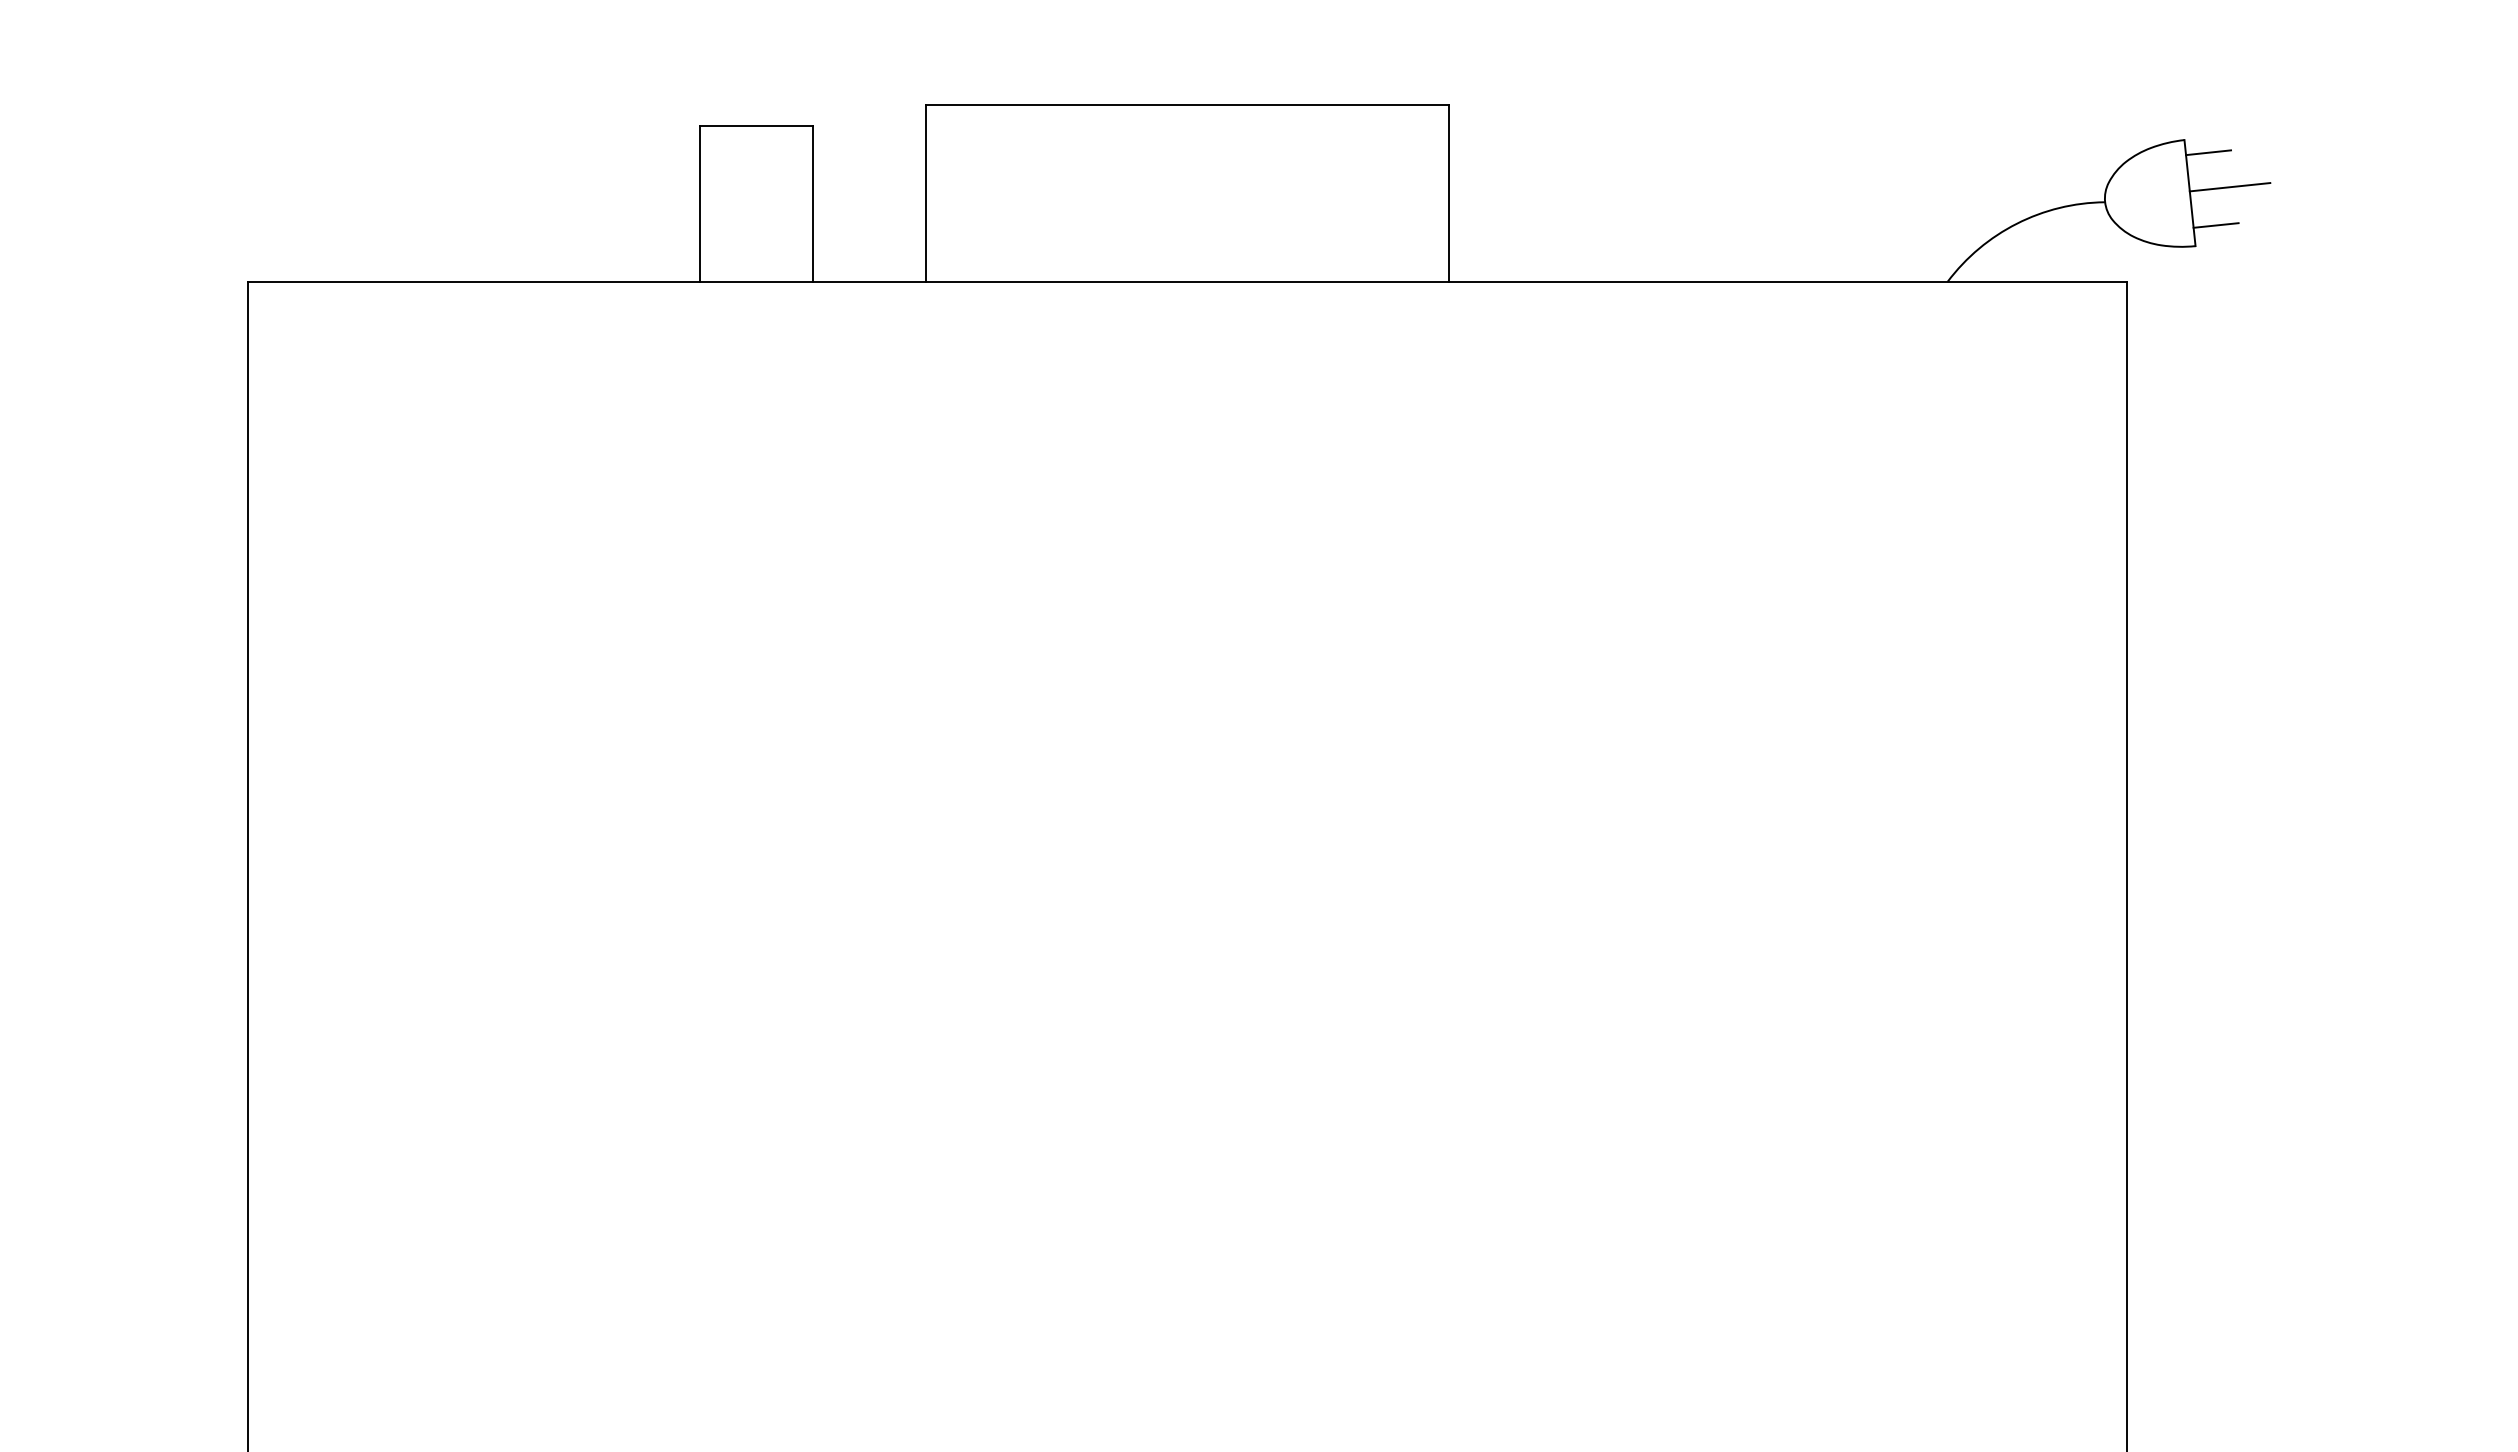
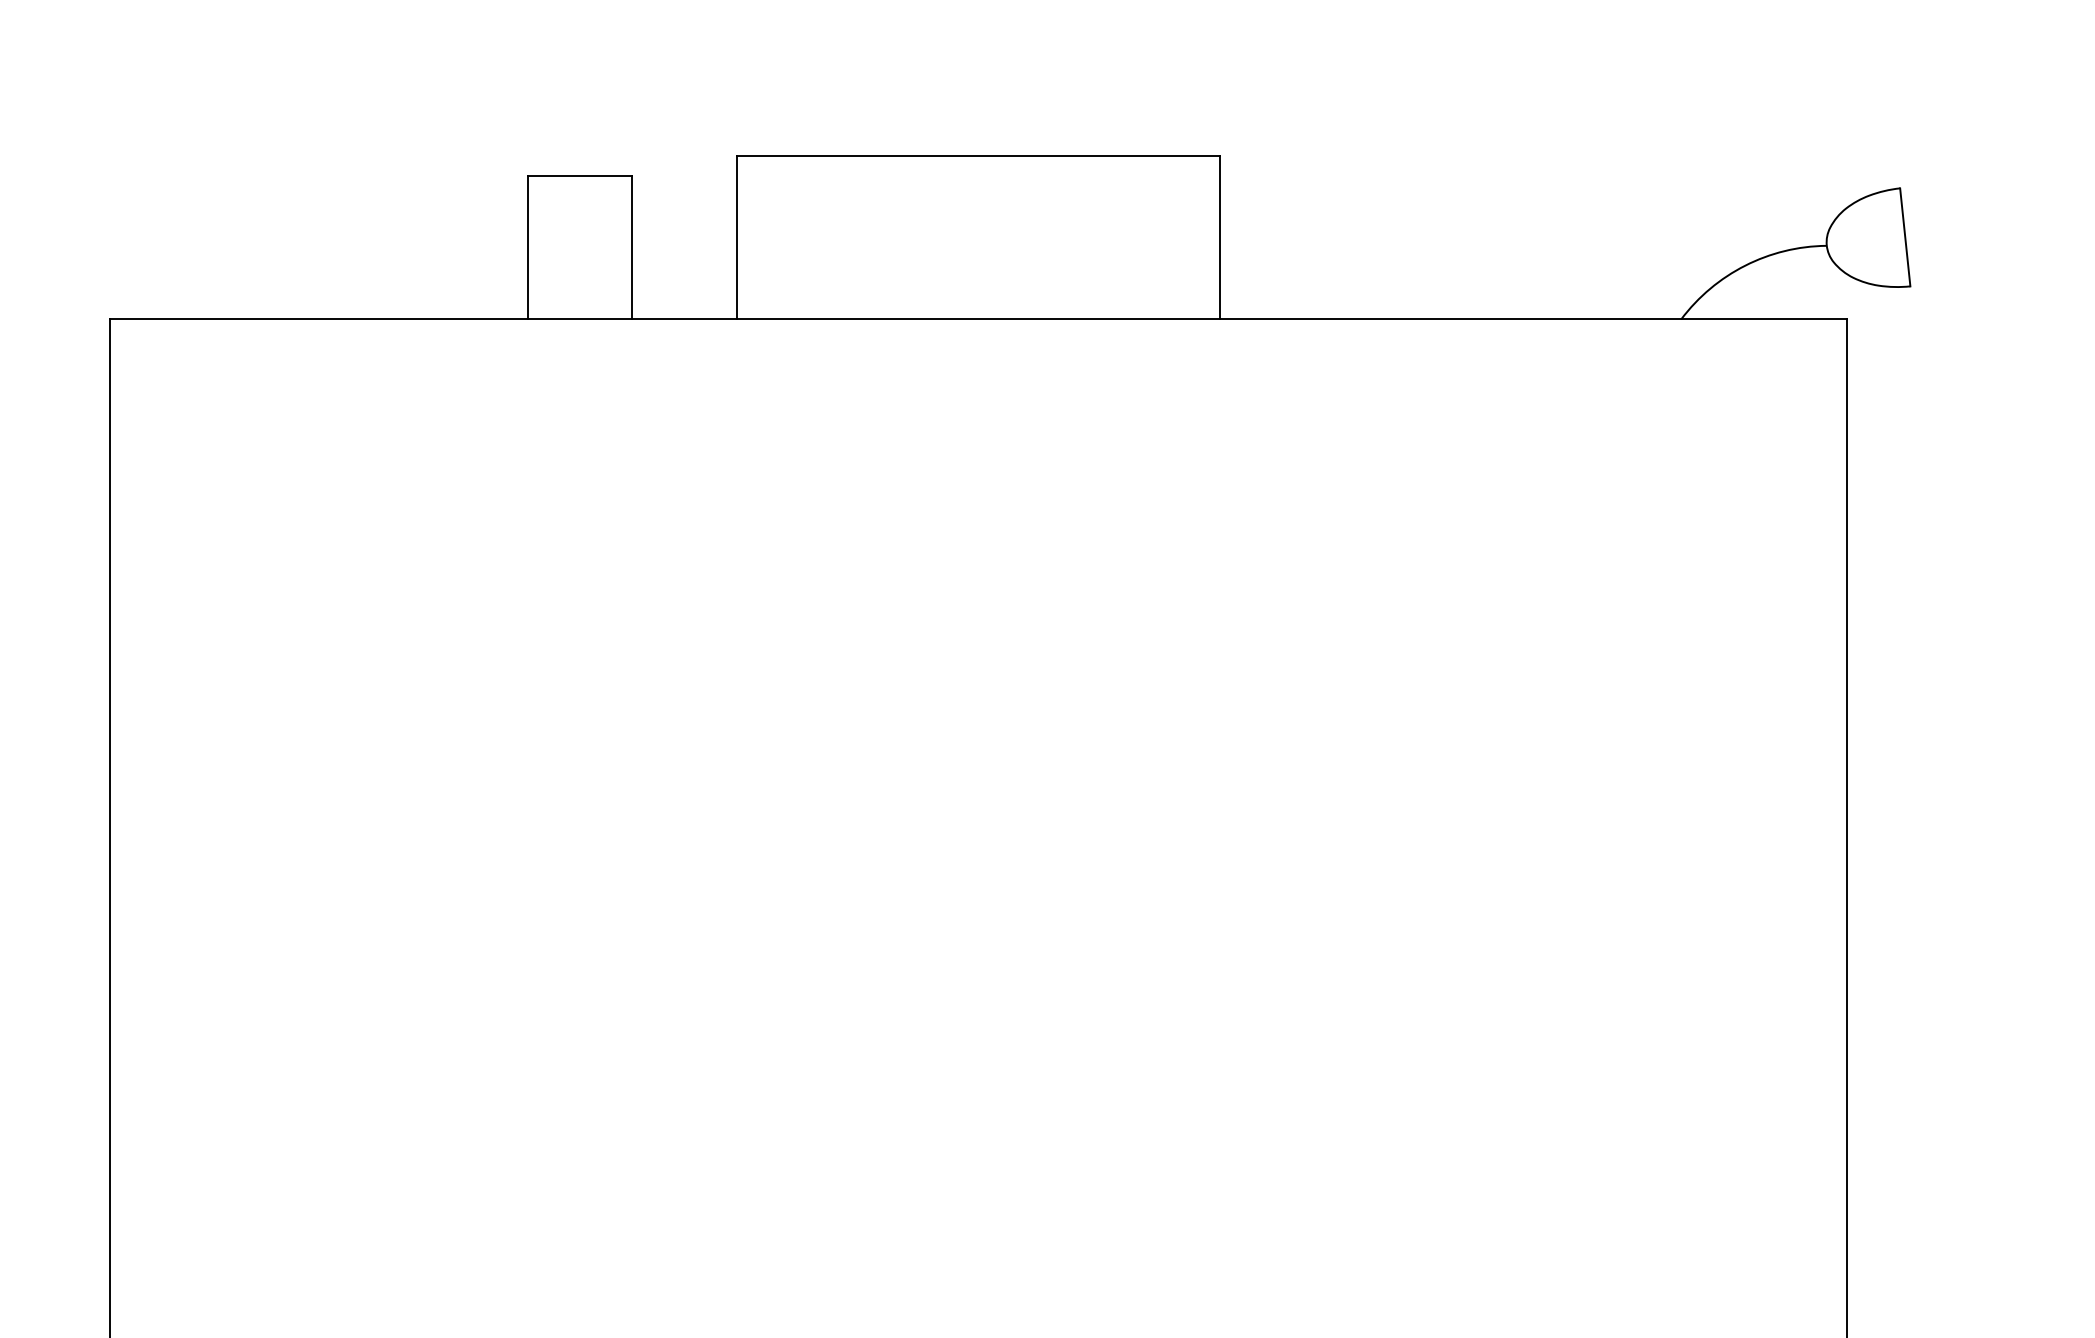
line: (2208, 152) -> (1922, 199), removed
line: (2229, 187) -> (1941, 232), removed
line: (2215, 225) -> (1928, 267), removed

